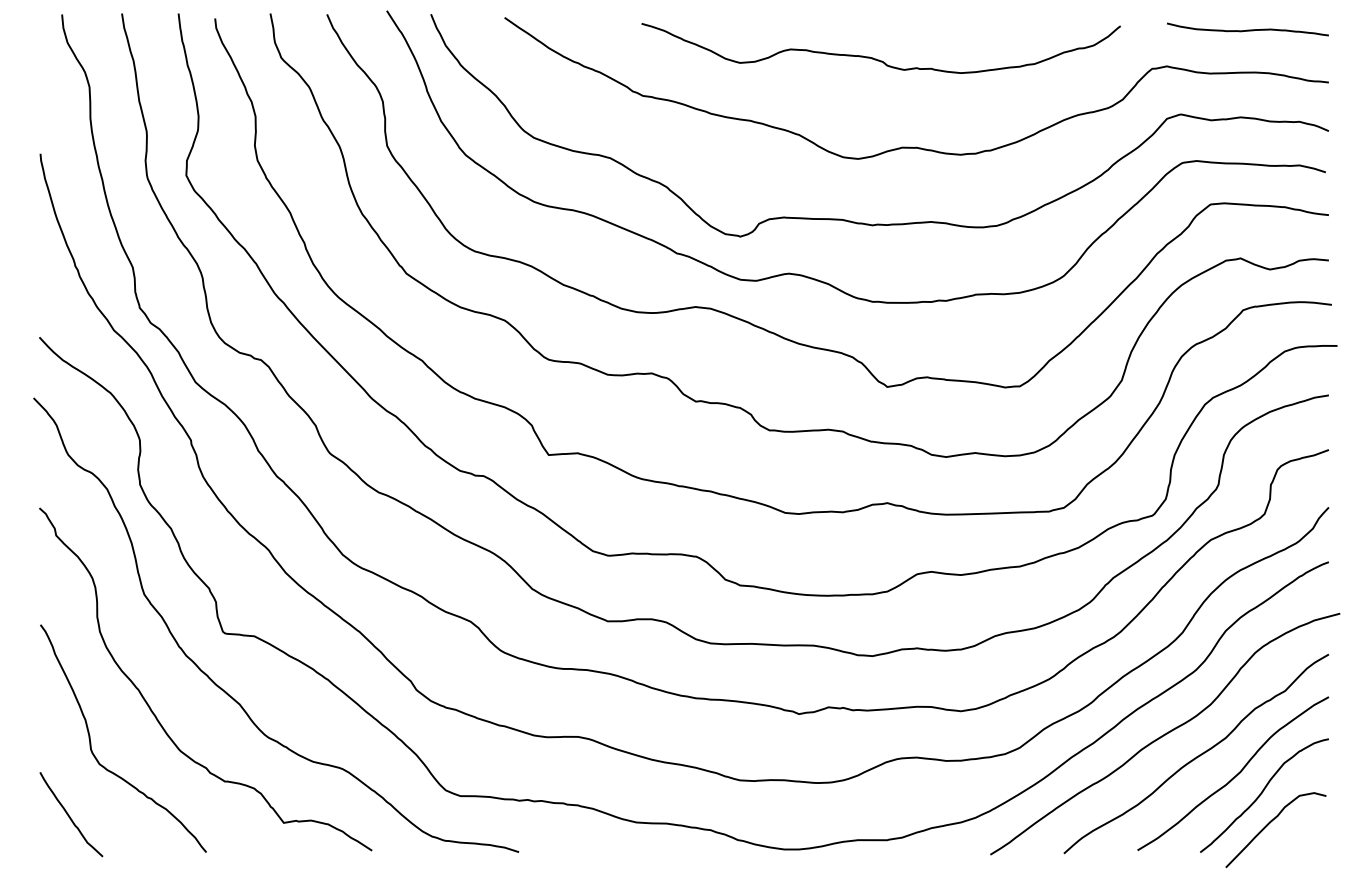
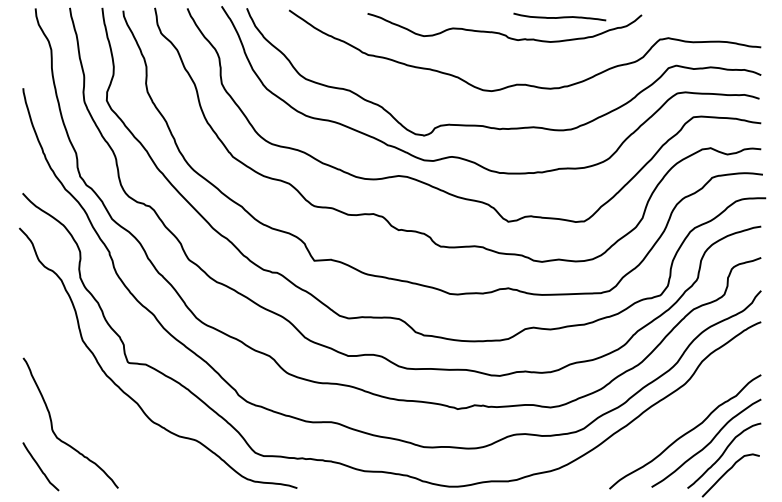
curve: (1247, 28) -> (559, 16), moved
curve: (154, 711) -> (88, 407), removed
curve: (1165, 733) -> (667, 420), removed

